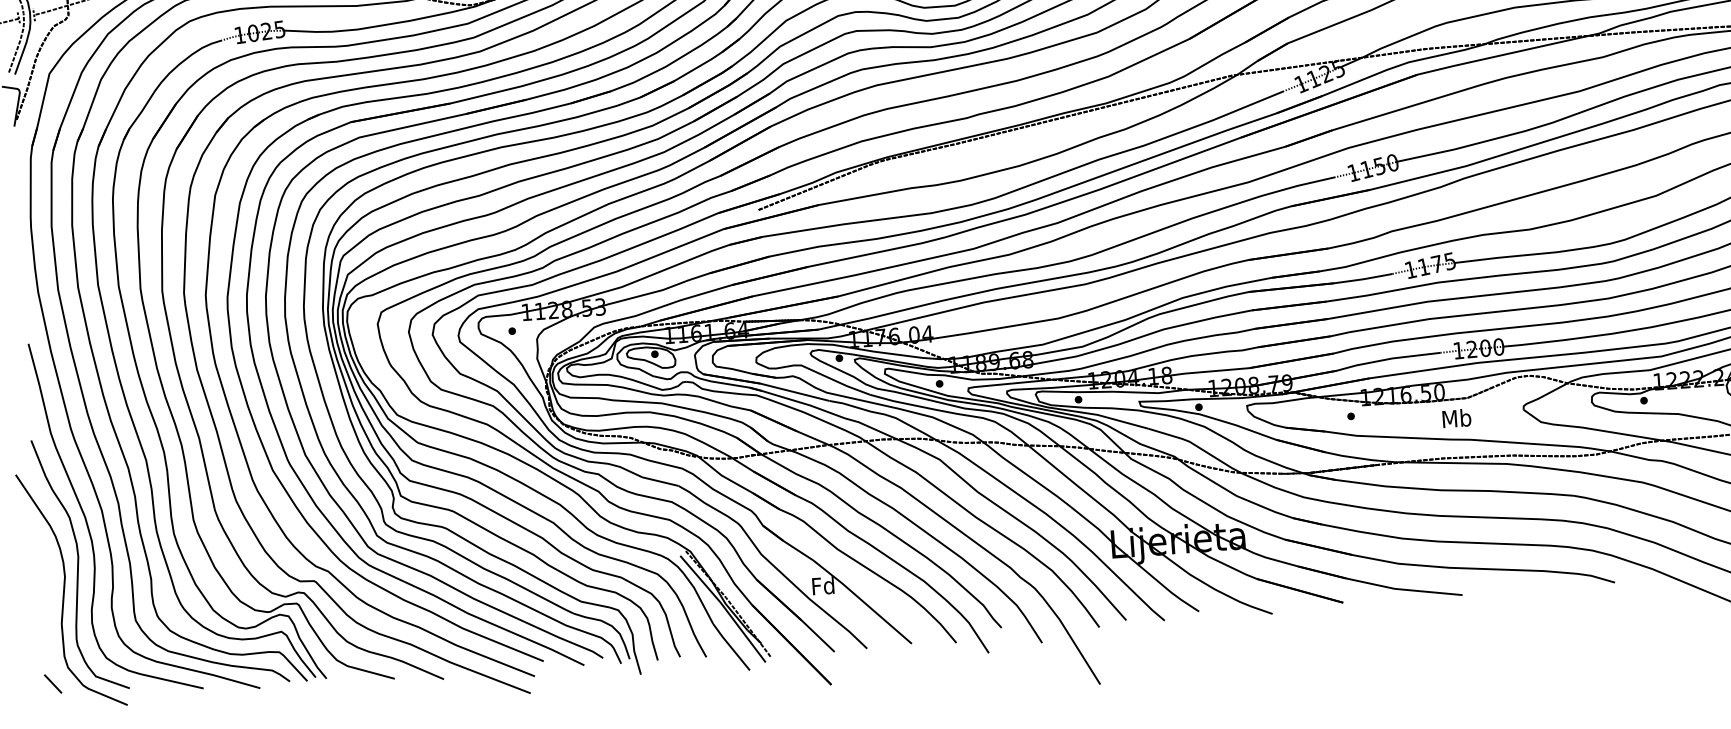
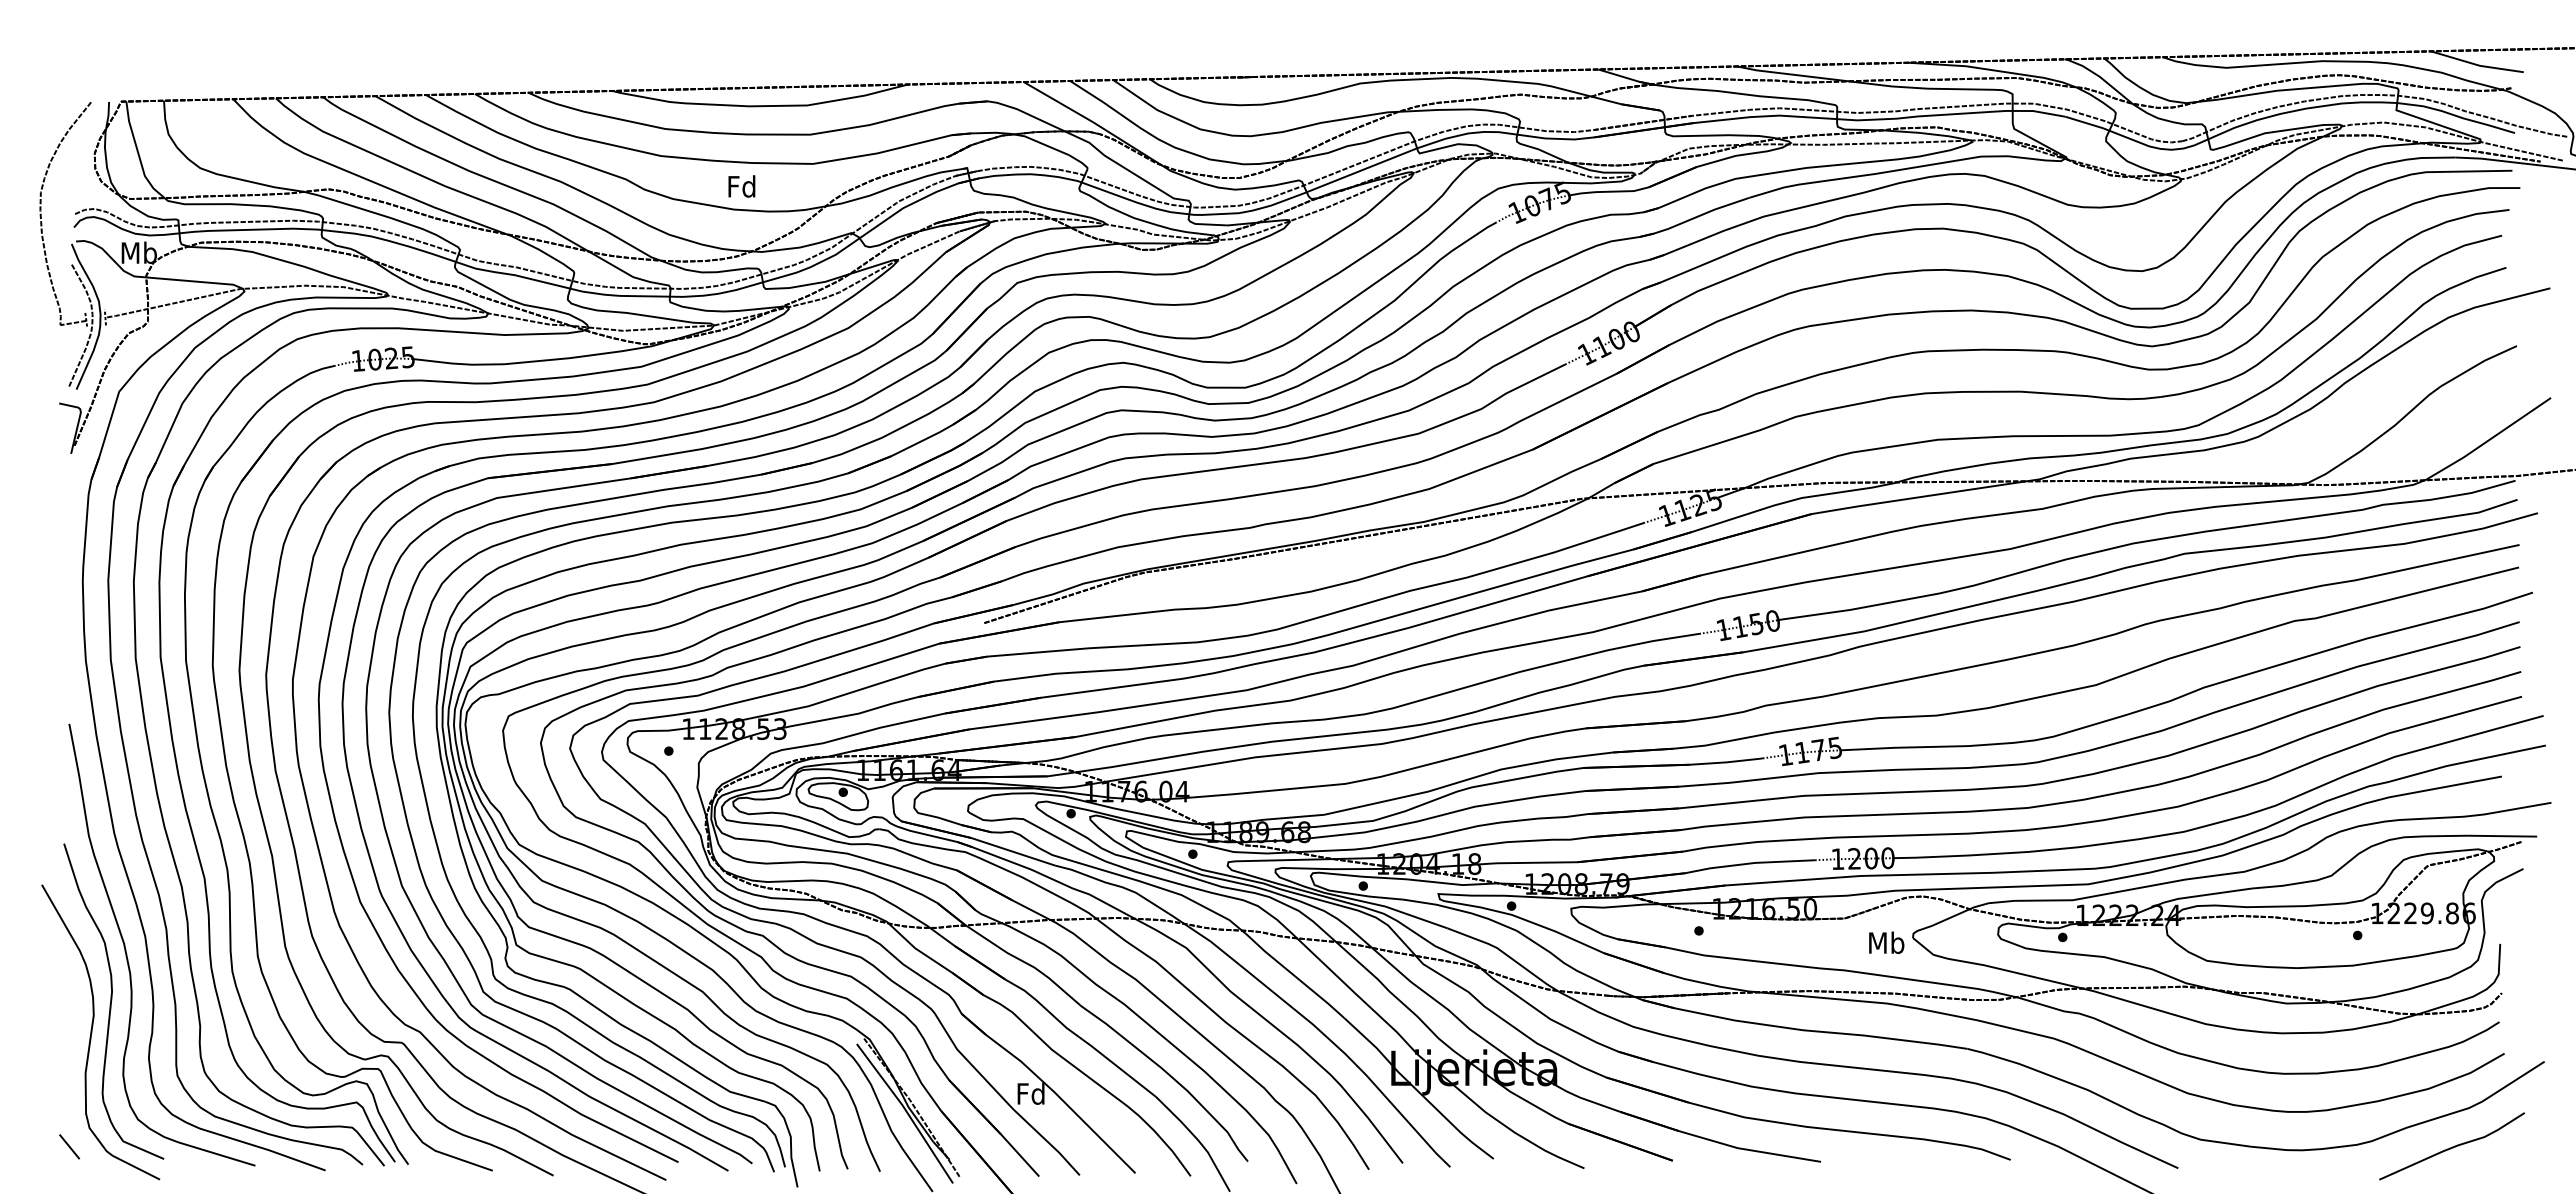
text: (1456, 418) -> (1886, 942), moved

